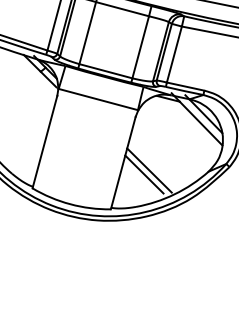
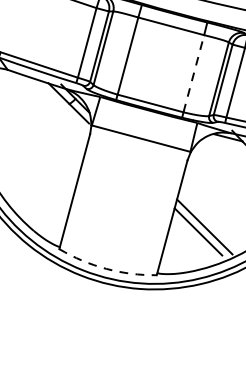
line: (140, 46) -> (193, 72), solid -> dashed
arc: (70, 204) -> (106, 269), solid -> dashed

